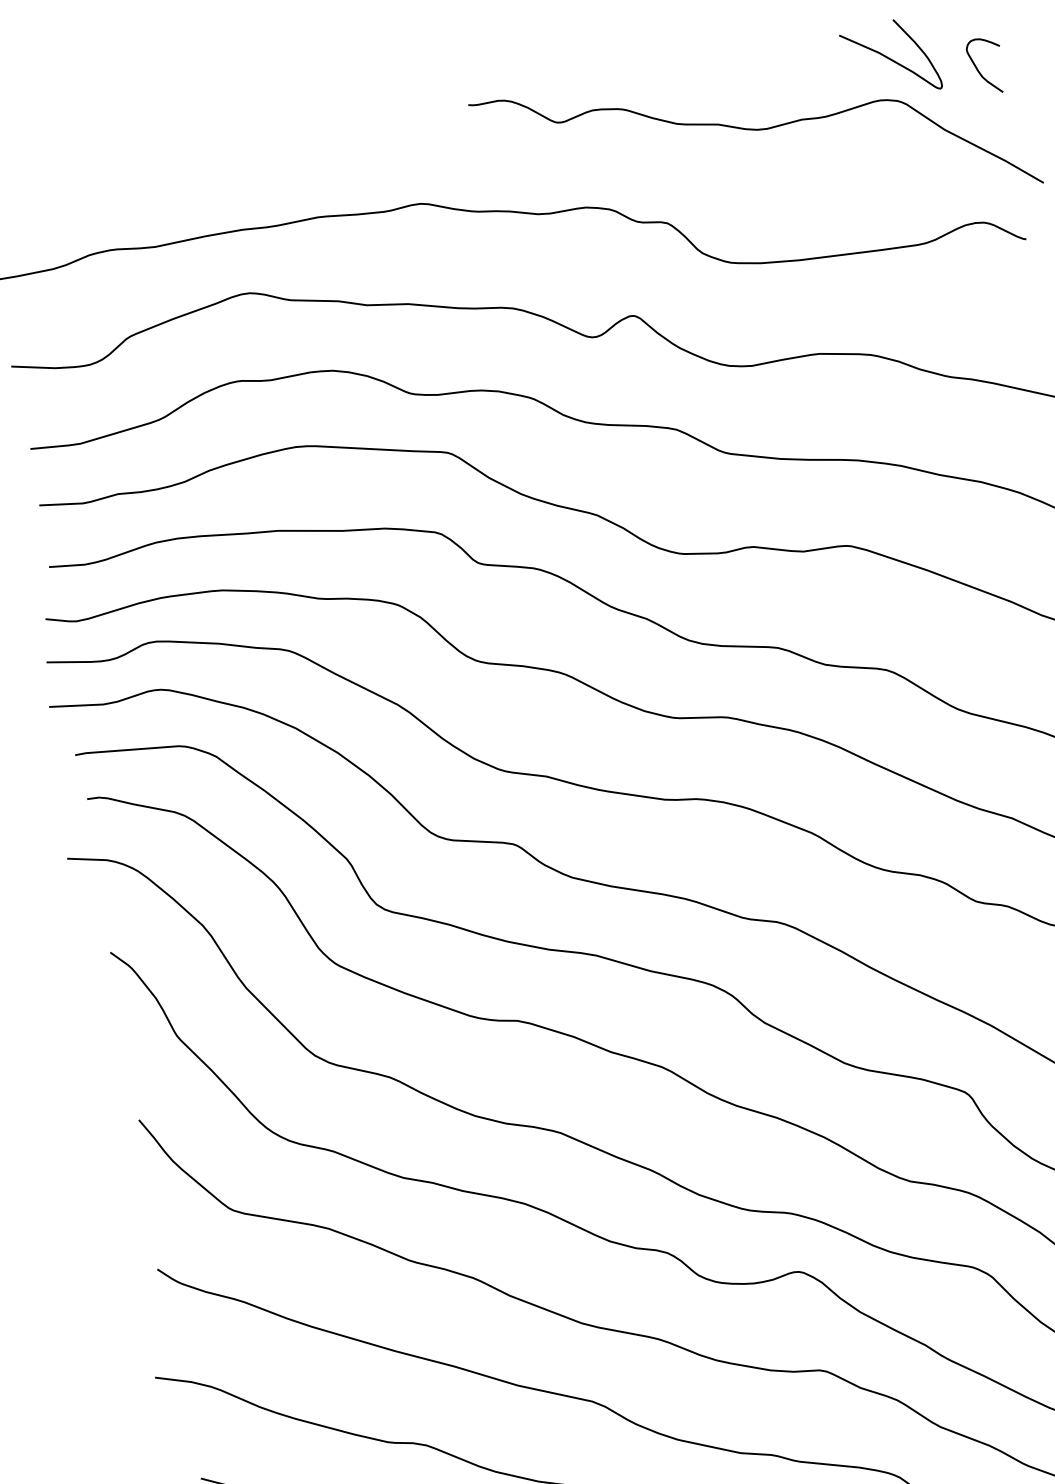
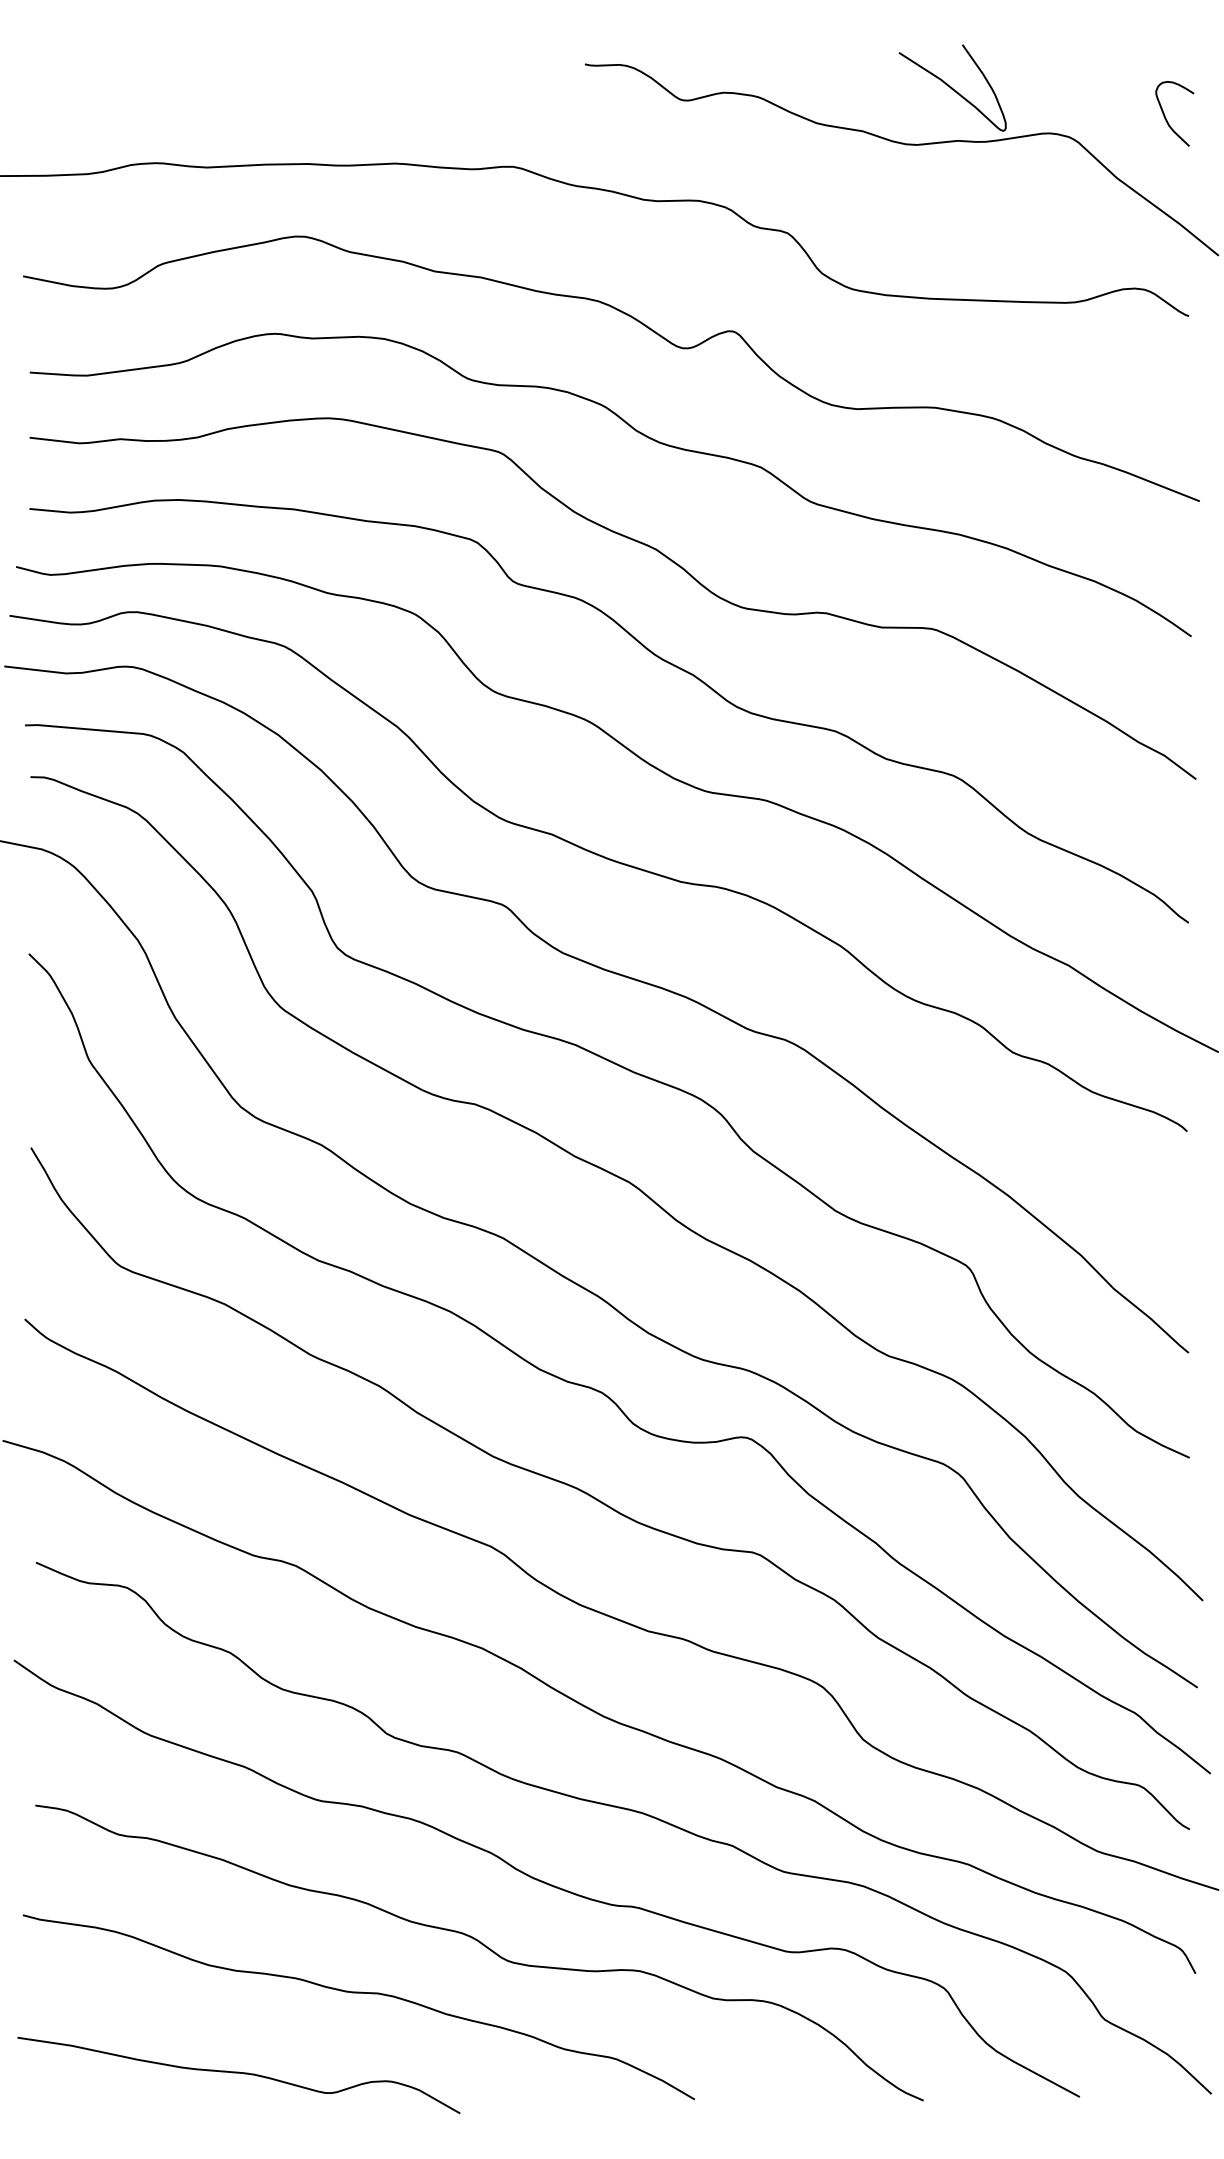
curve: (890, 58) -> (952, 87), moved

